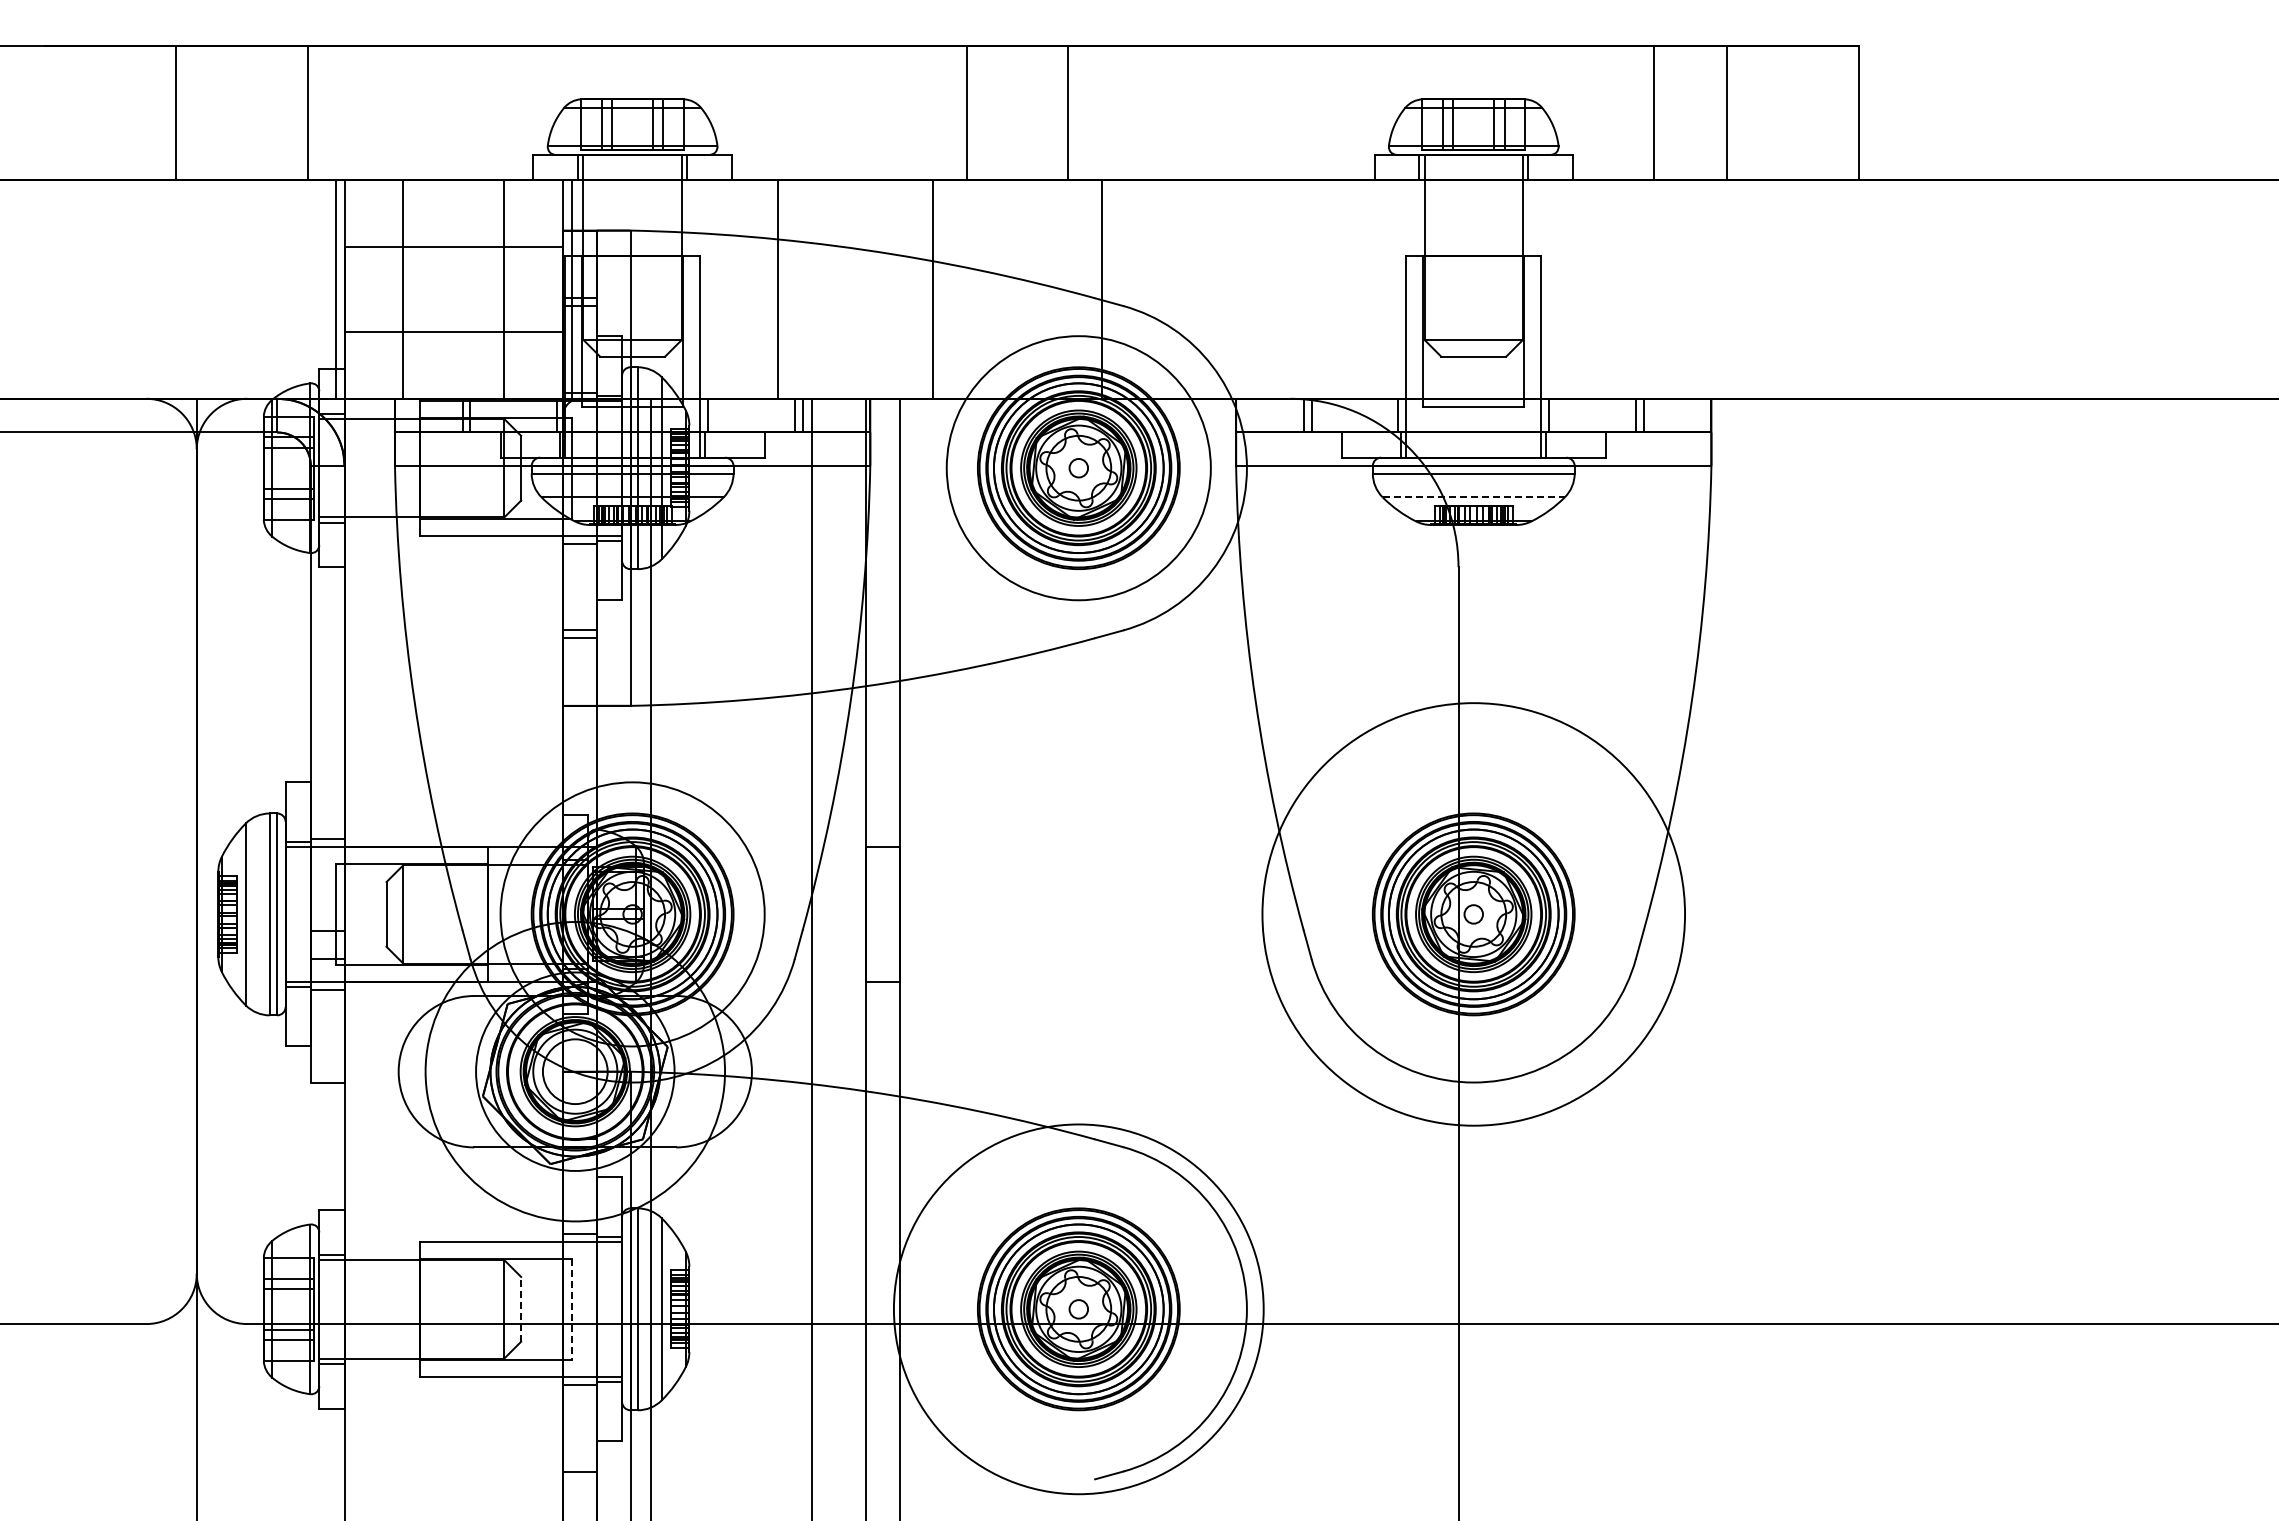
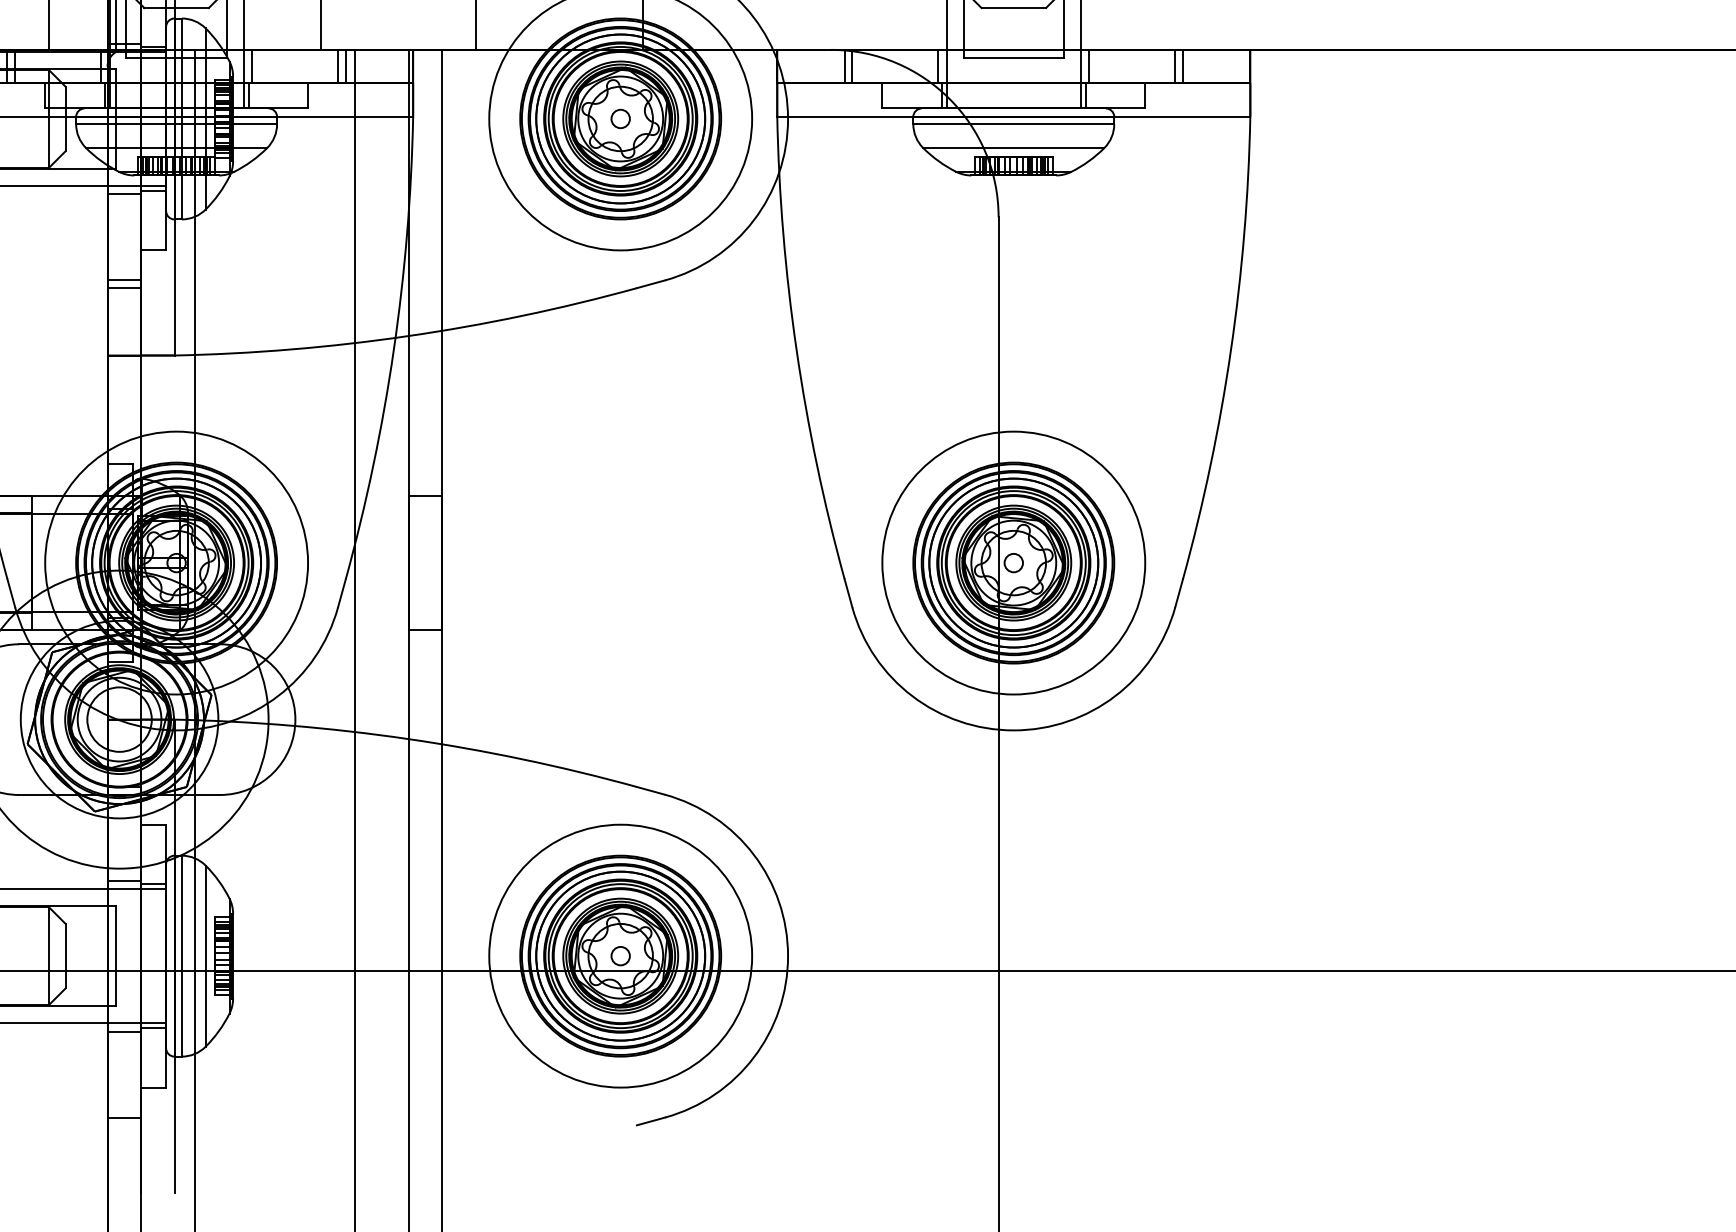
line: (1474, 497) -> (1014, 148), dashed -> solid
circle: (1473, 914) -> (1013, 563), size x0.62
line: (521, 1308) -> (66, 955), dashed -> solid
line: (571, 1309) -> (115, 956), dashed -> solid
circle: (1078, 1309) -> (620, 956), size x0.71

